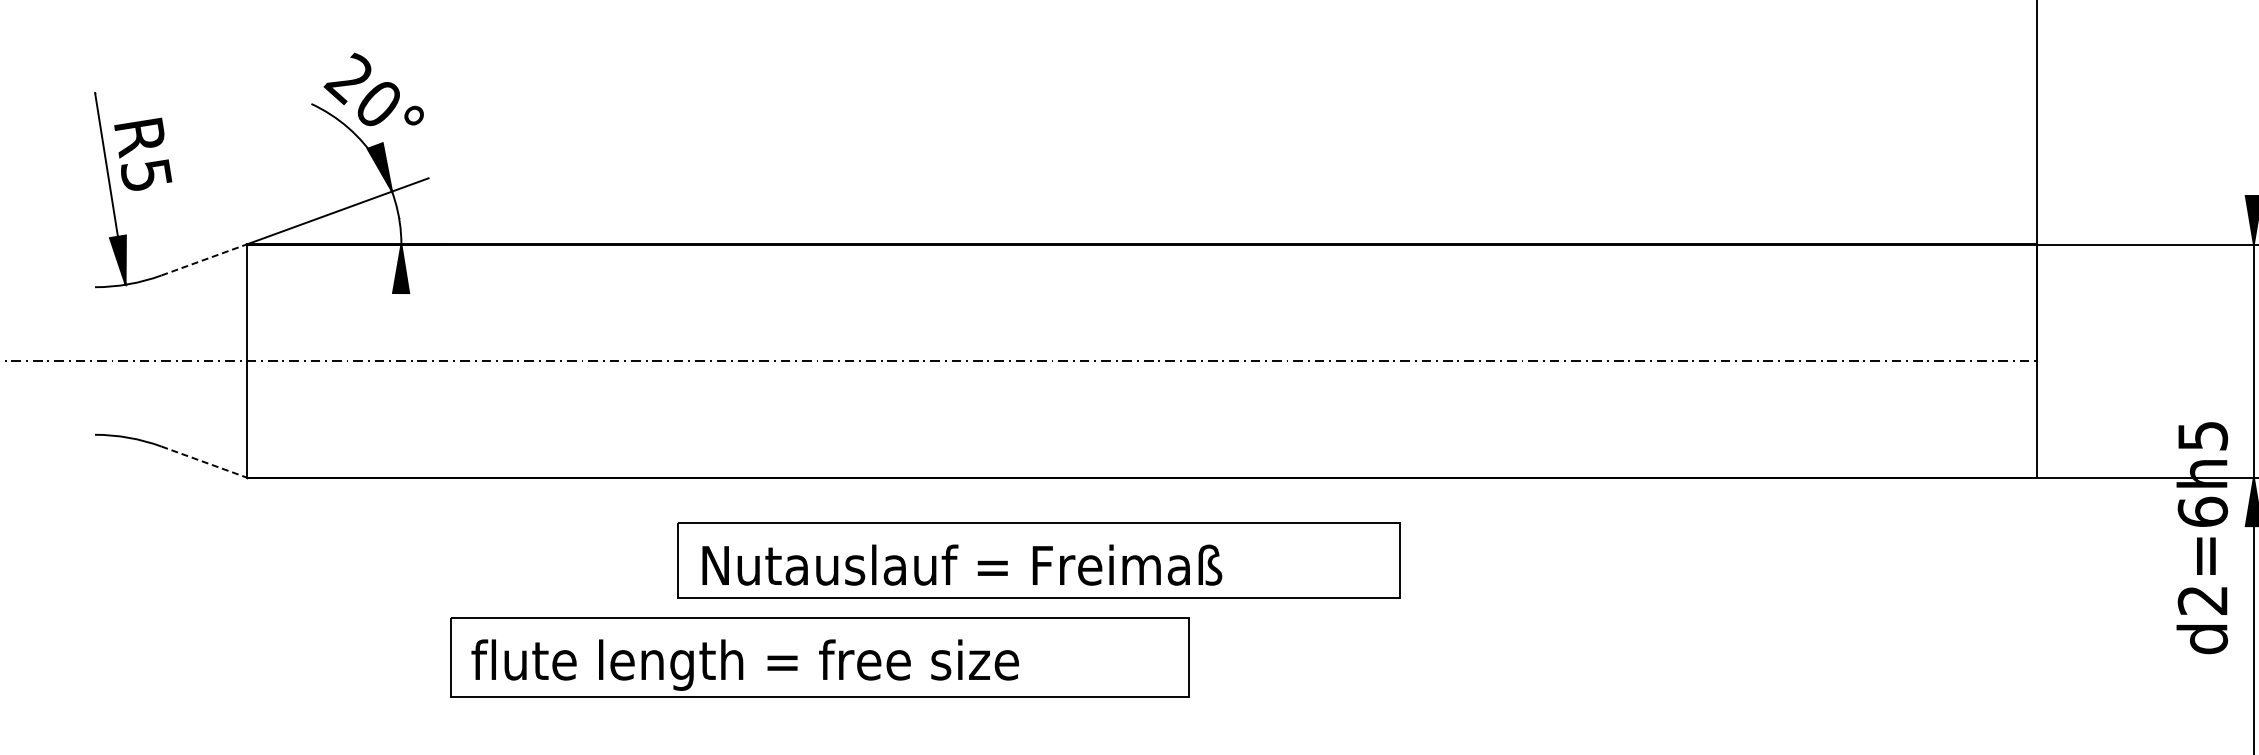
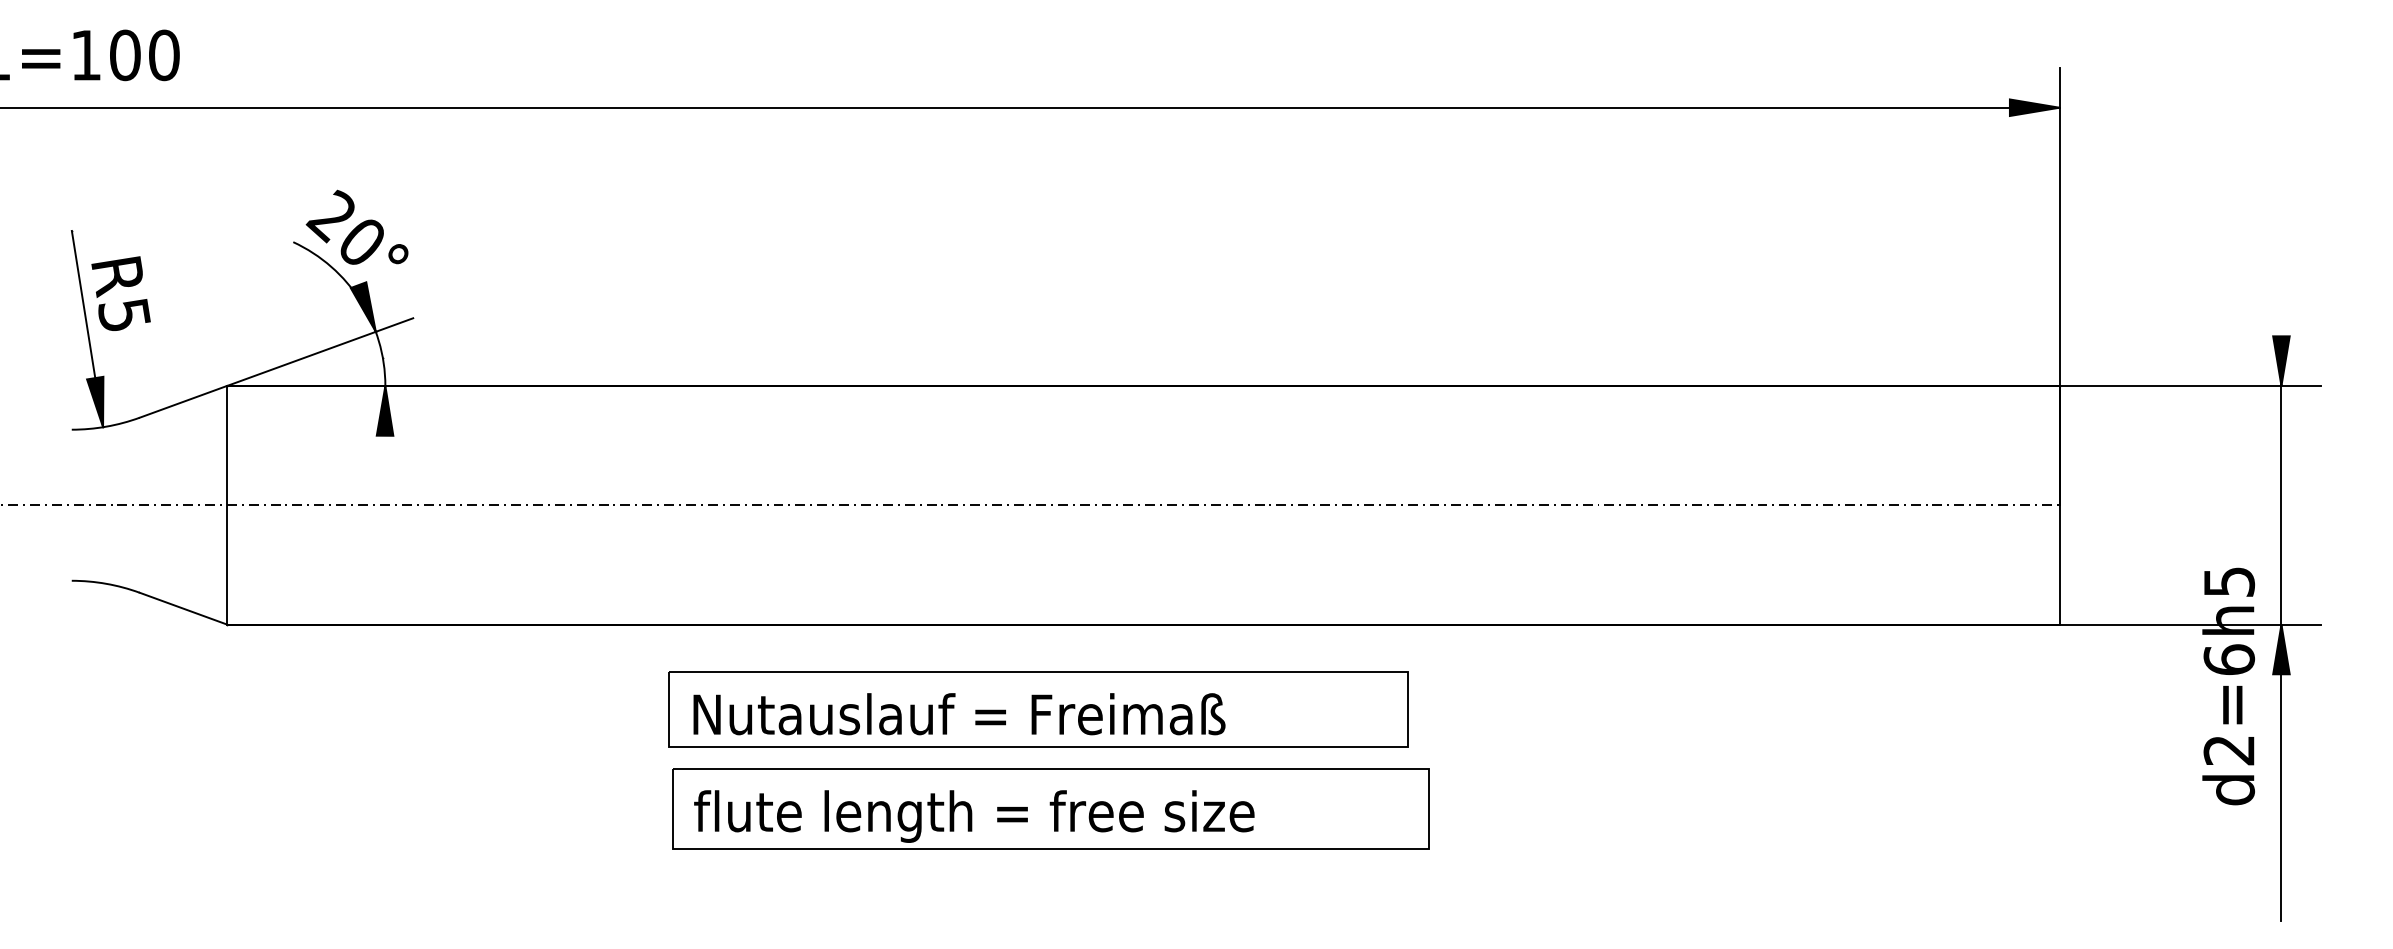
line: (204, 259) -> (183, 401), dashed -> solid
line: (204, 461) -> (183, 608), dashed -> solid
part: (819, 657) -> (1050, 808), moved

